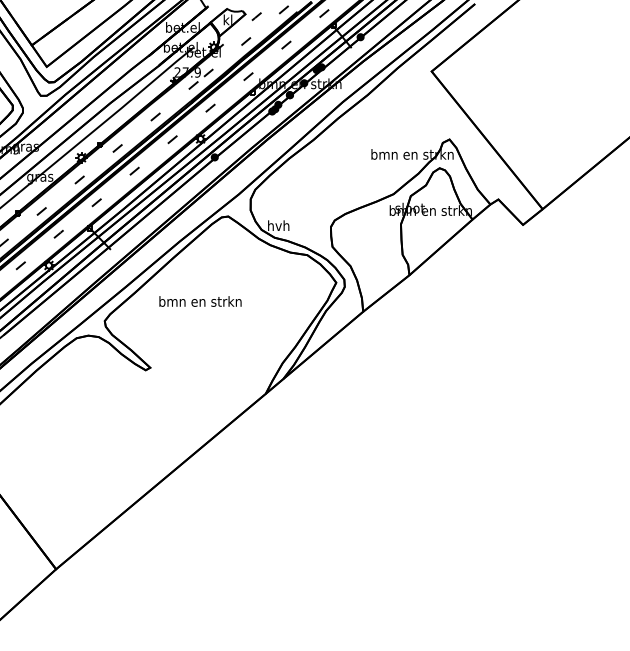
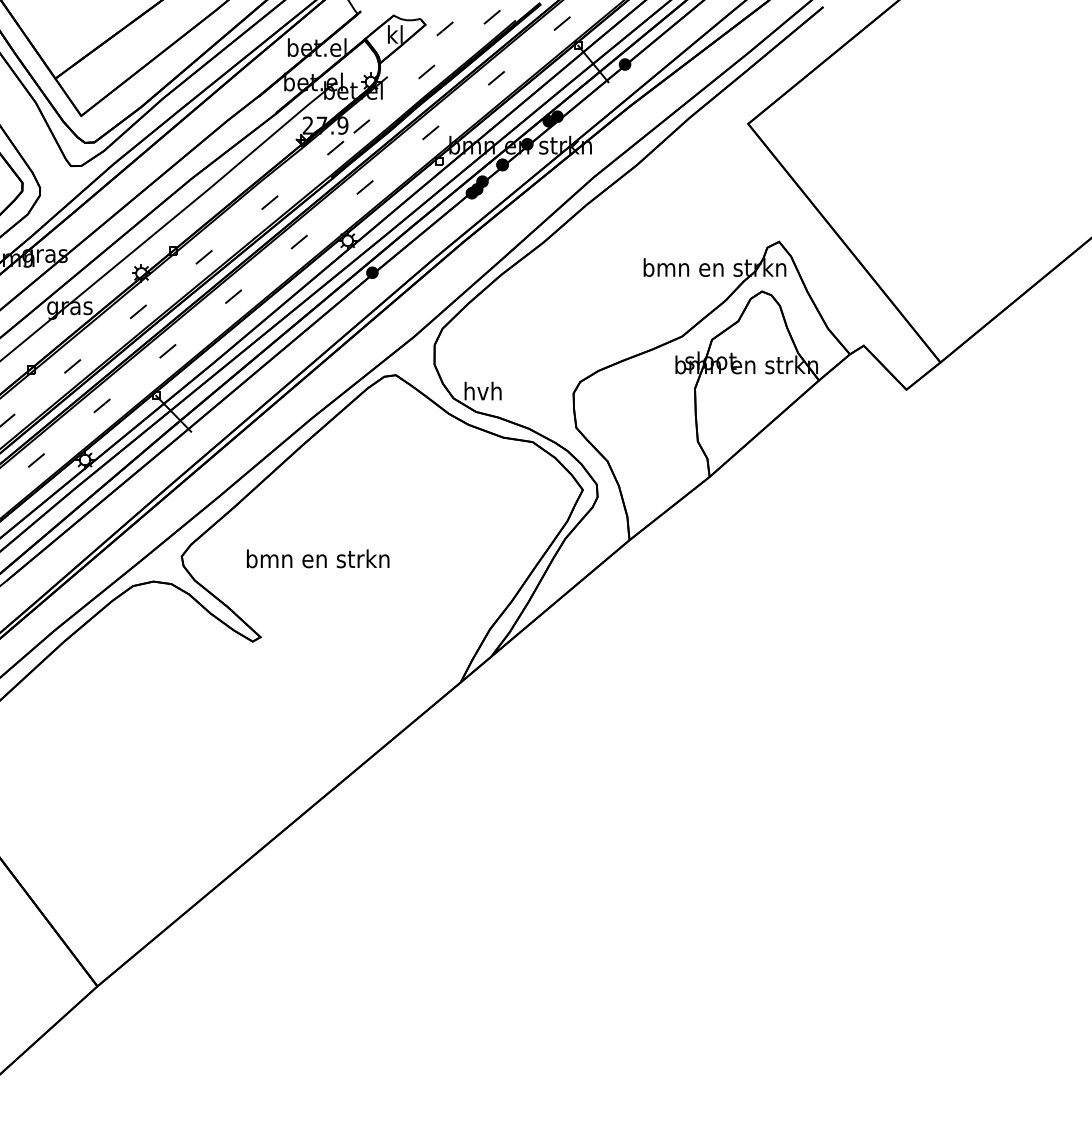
text: (200, 301) -> (318, 558), moved

